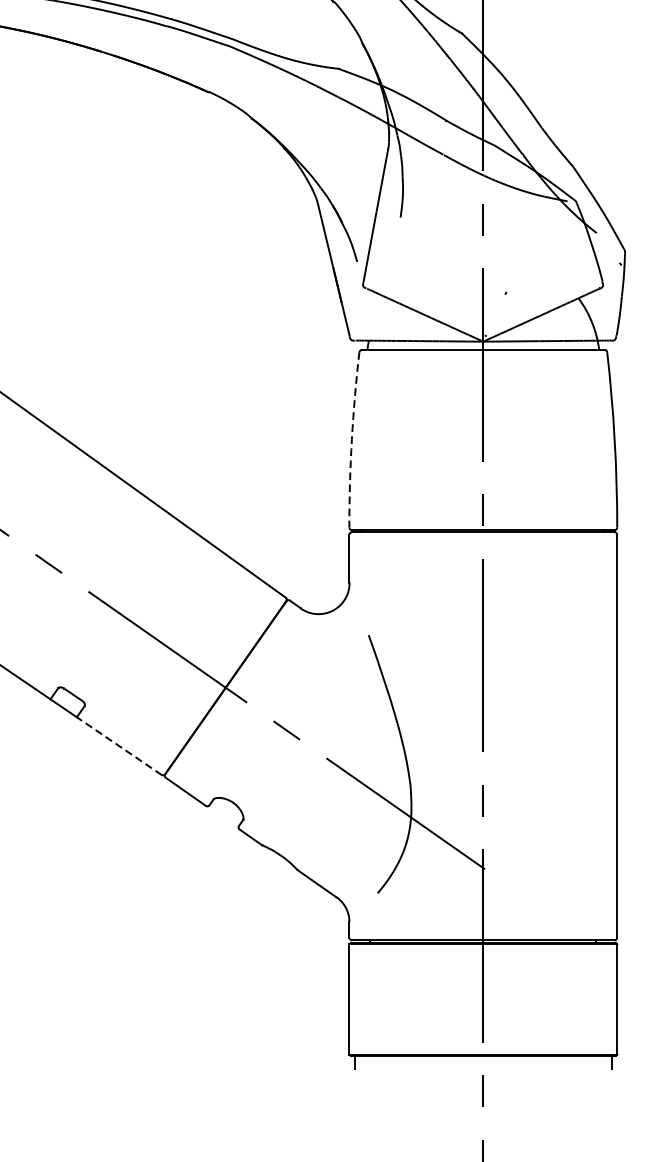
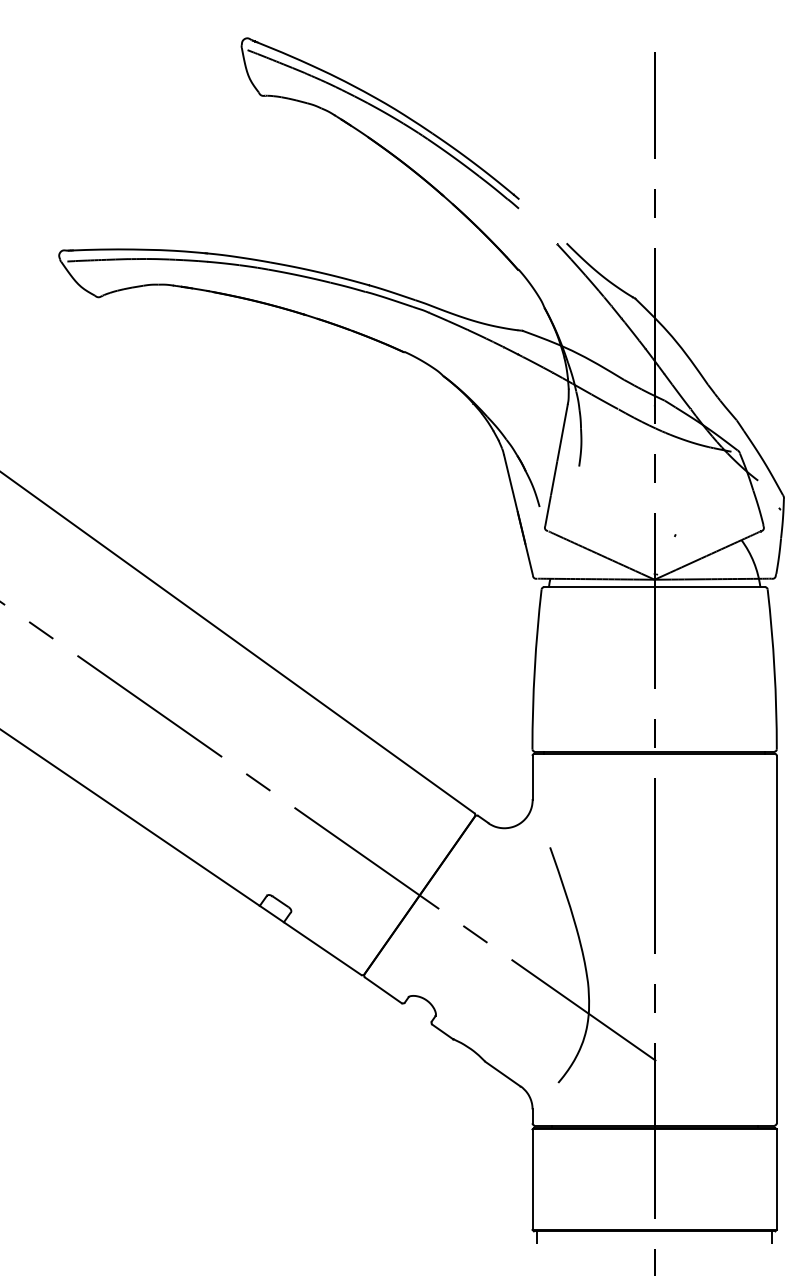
arc: (351, 440) -> (534, 669), dashed -> solid
line: (119, 745) -> (322, 948), dashed -> solid

